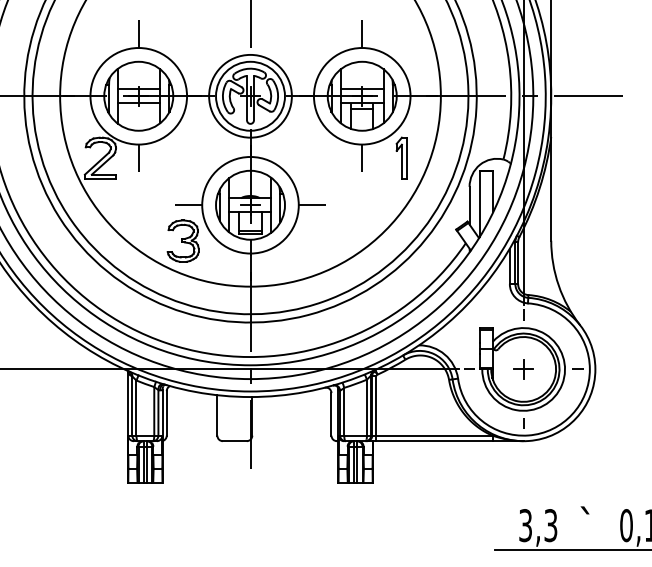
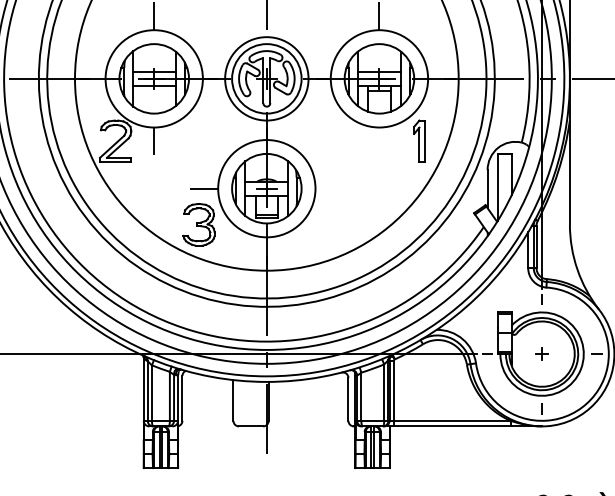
line: (362, 158) -> (379, 141), removed
line: (312, 205) -> (329, 188), removed
part: (523, 369) -> (541, 354), size x0.6

